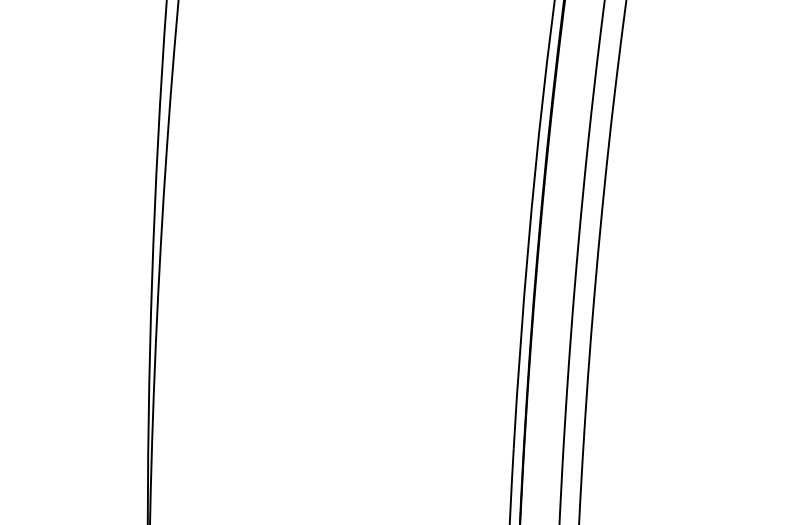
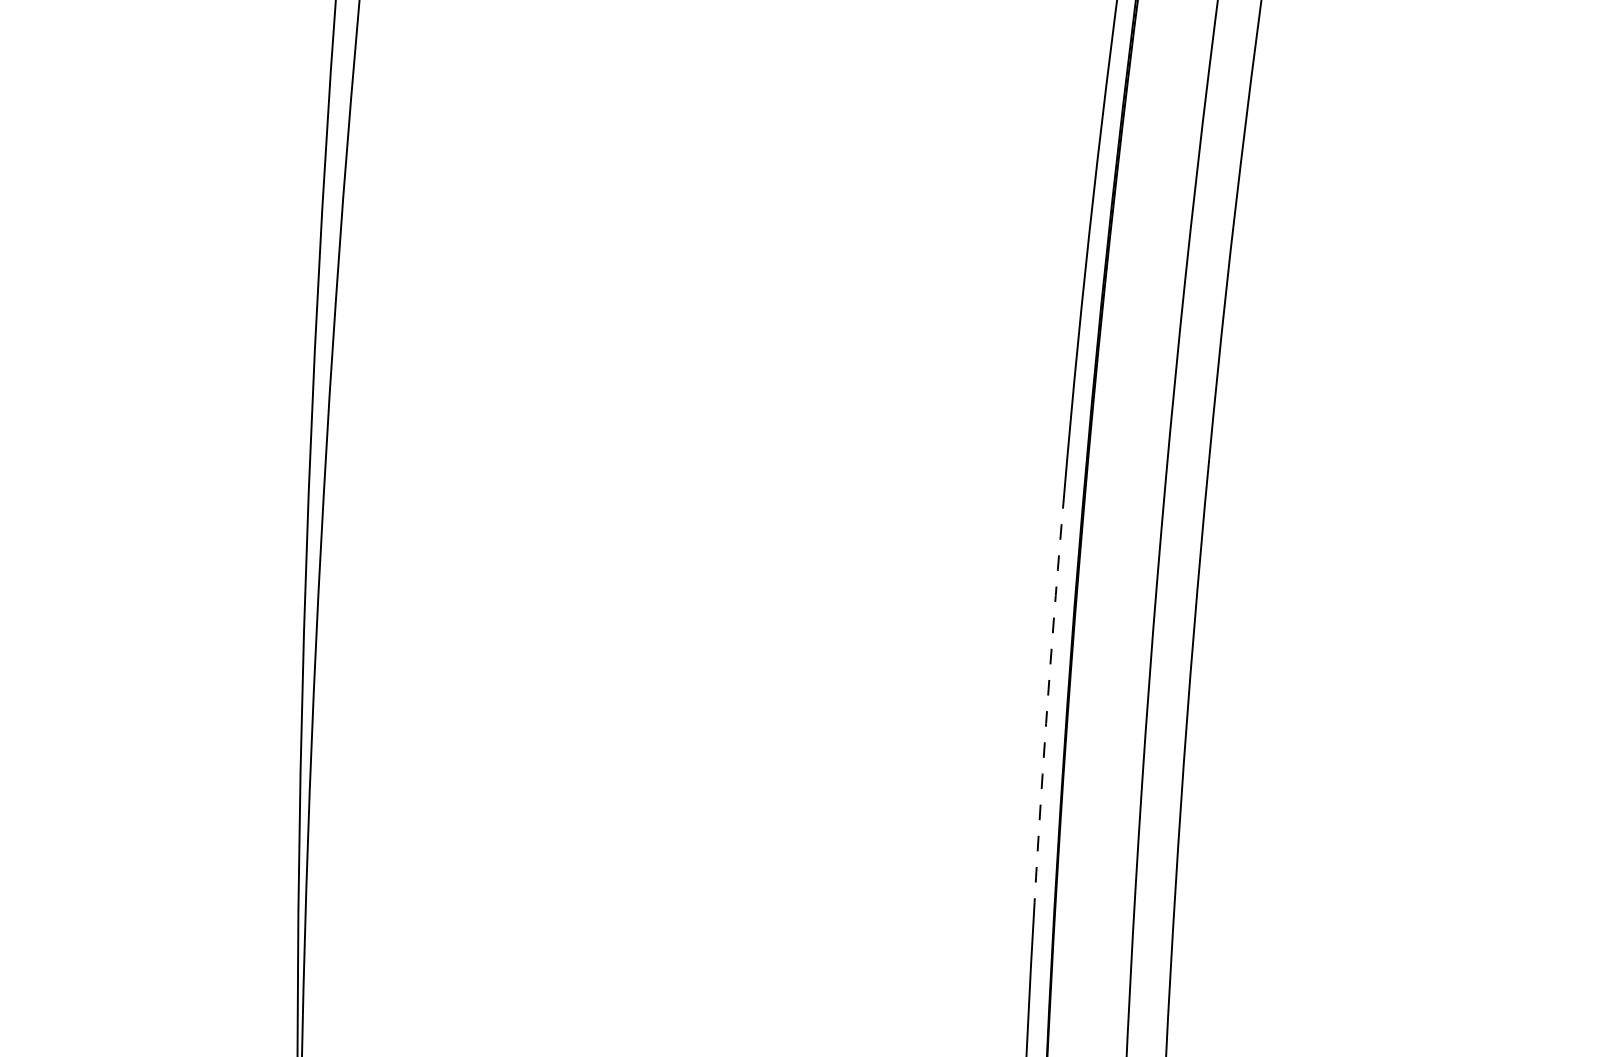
arc: (520, 346) -> (1048, 697), solid -> dashed

